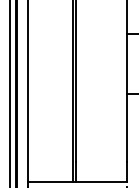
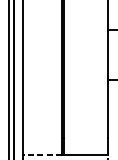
line: (50, 182) -> (42, 155), solid -> dashed

